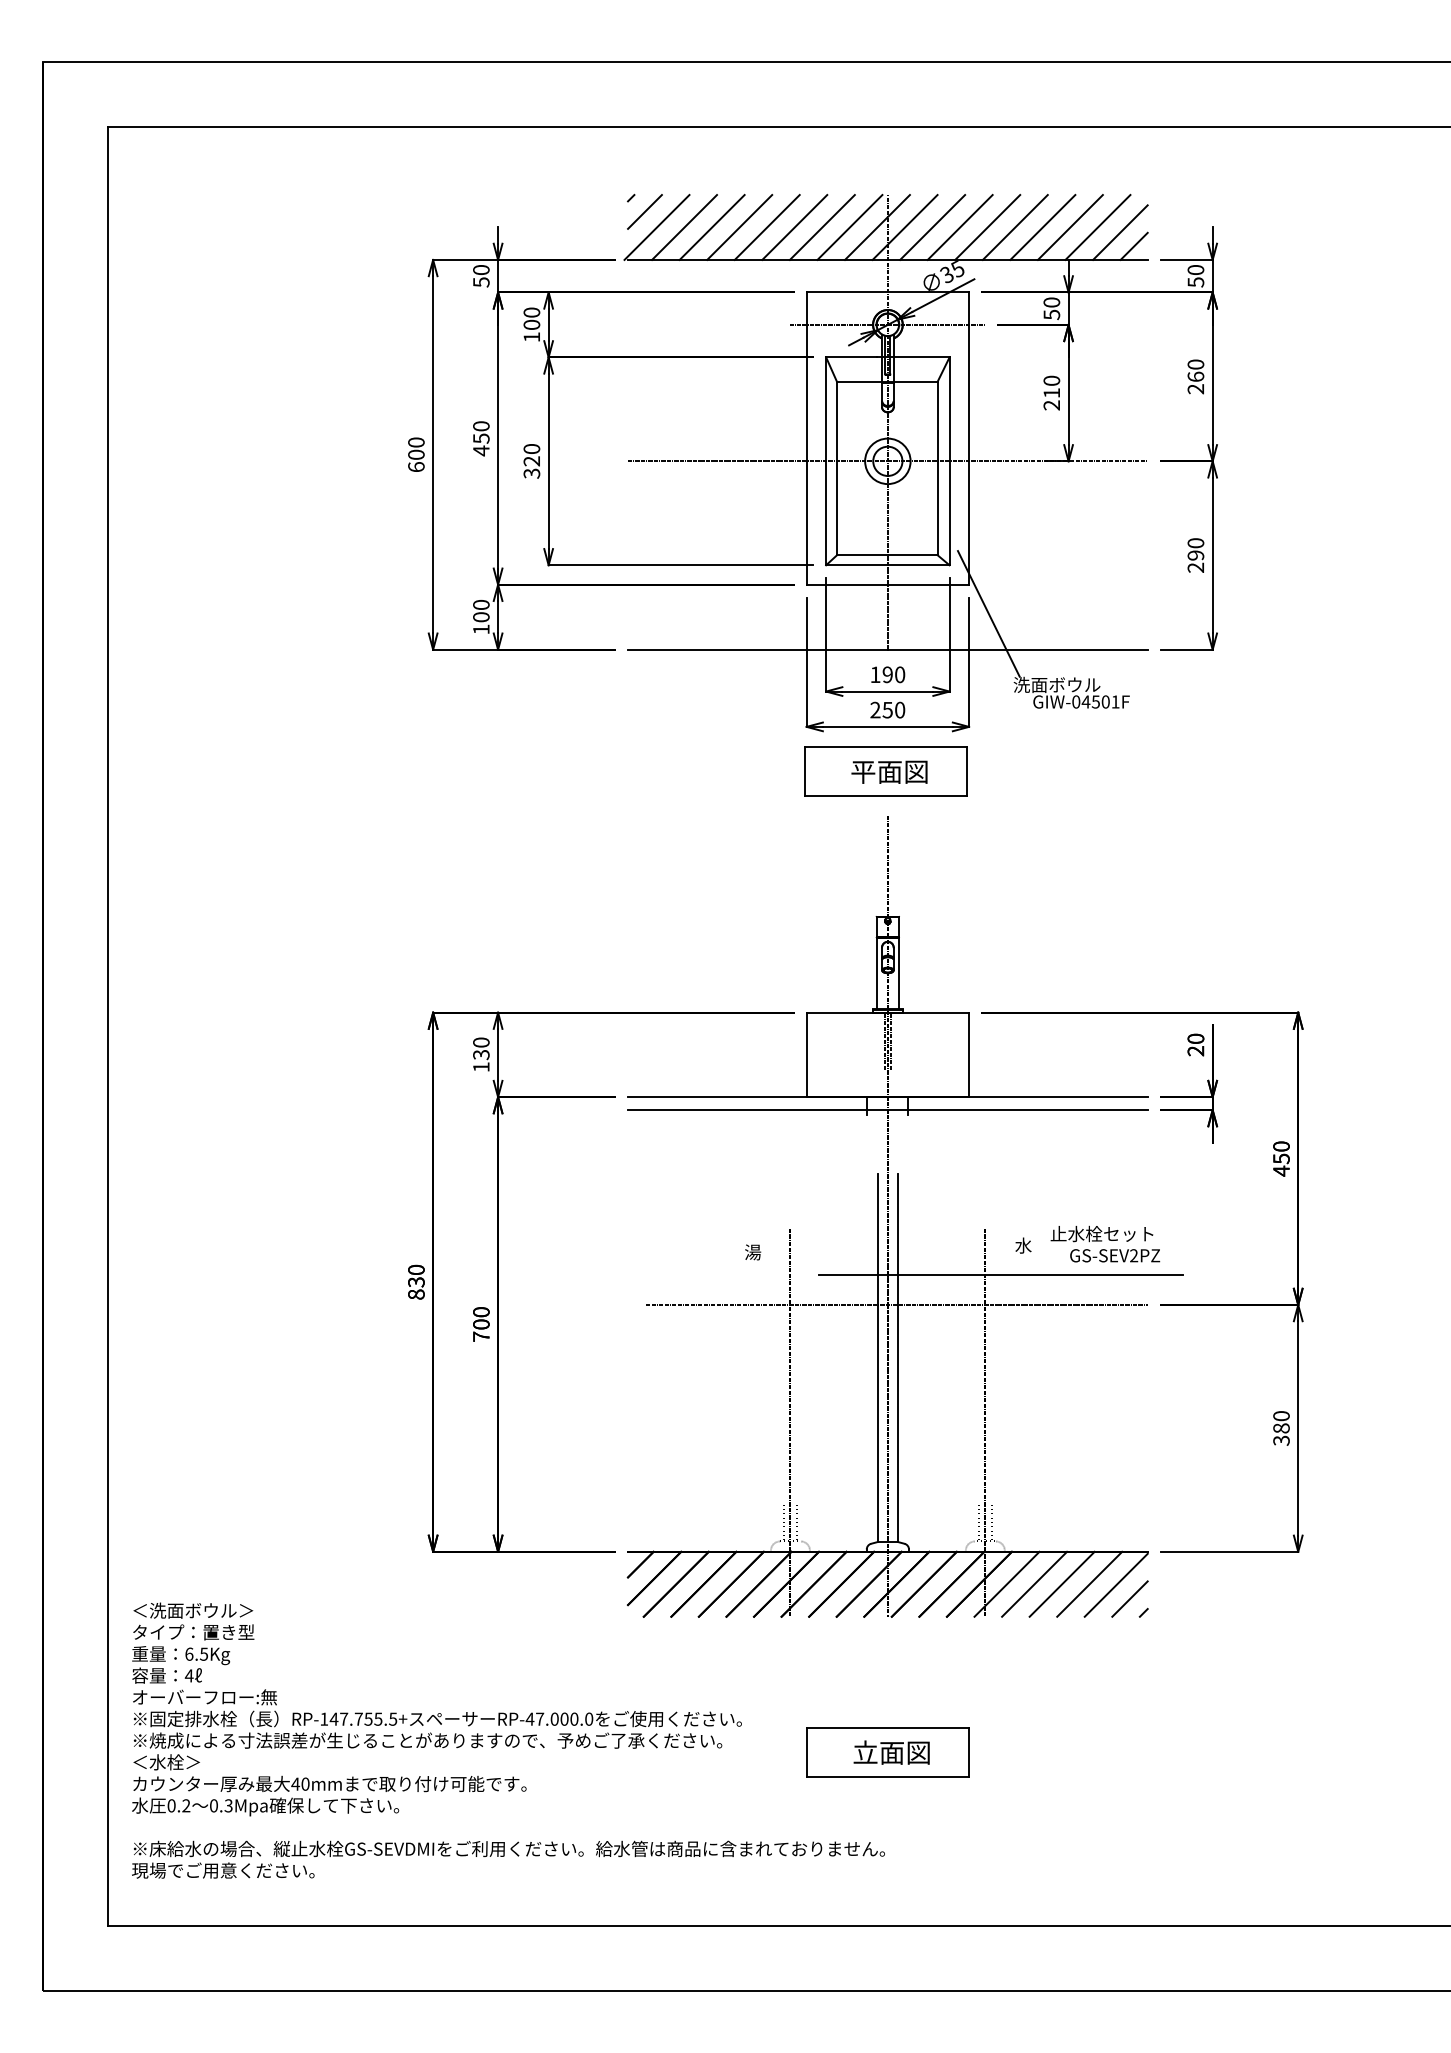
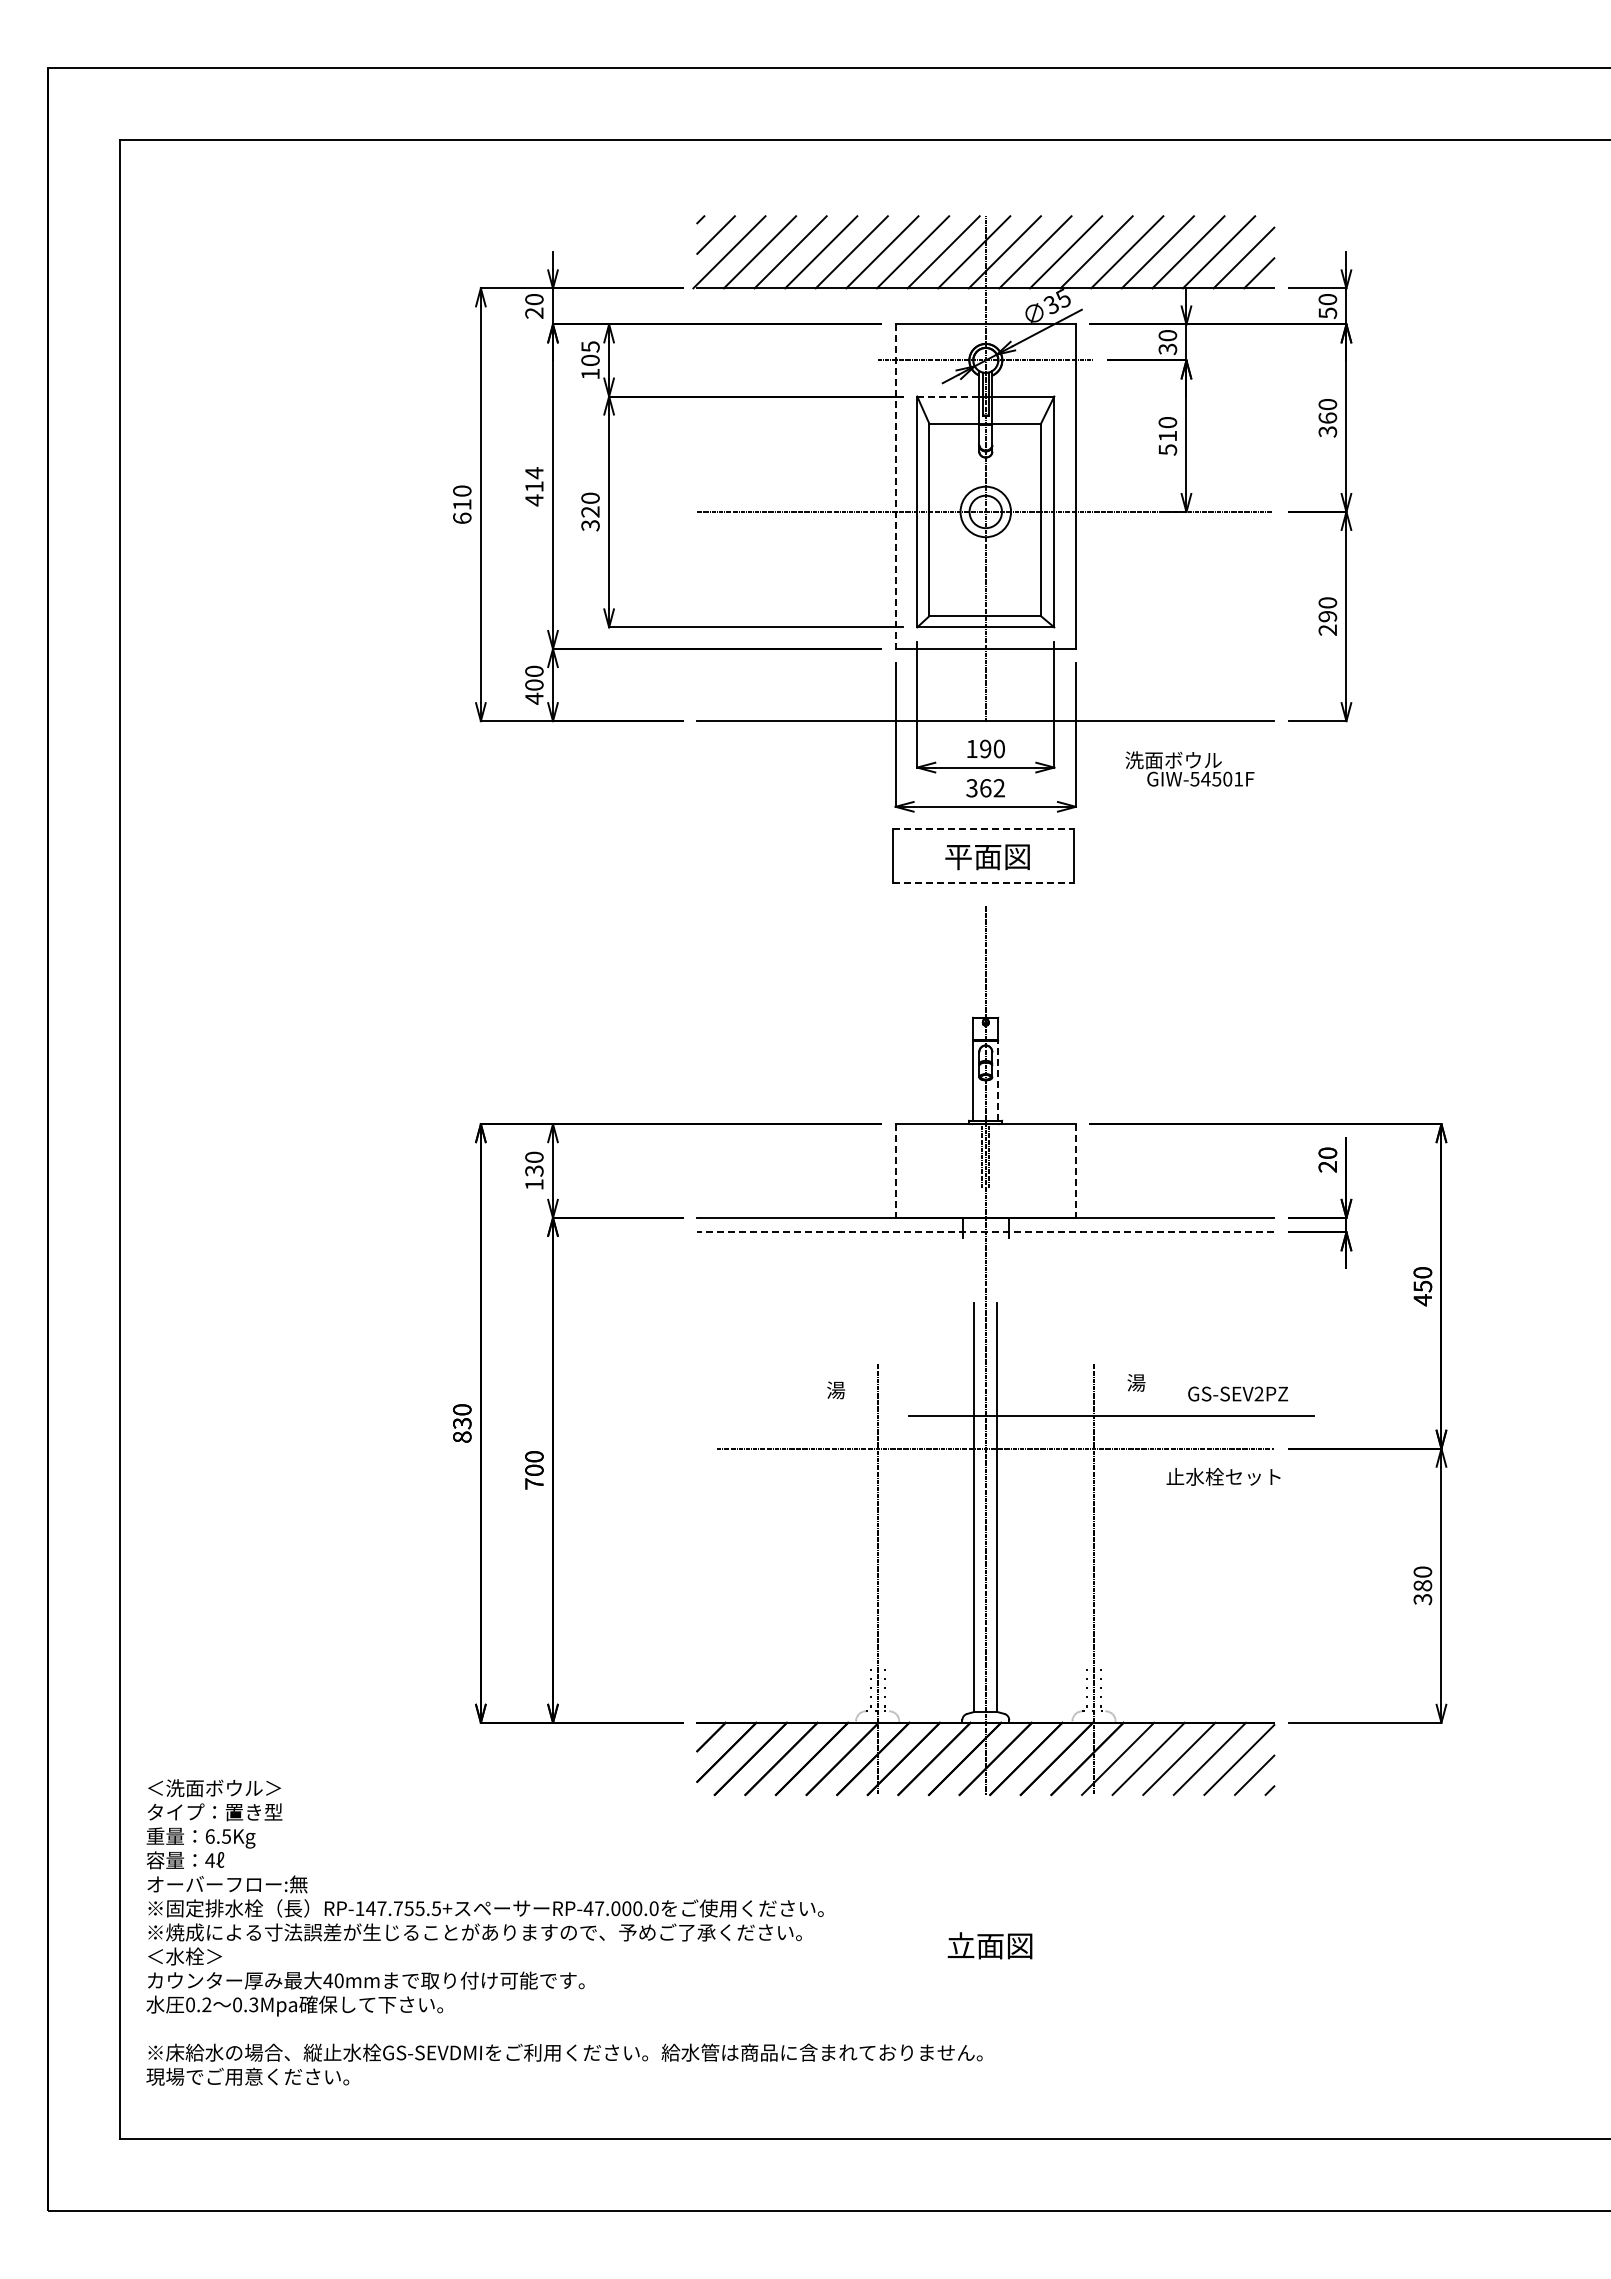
text: (481, 282) -> (534, 313), 50 -> 20
text: (531, 312) -> (590, 346), 100 -> 105
text: (1051, 314) -> (1167, 348), 50 -> 30
line: (852, 357) -> (946, 396), solid -> dashed
text: (1196, 388) -> (1328, 431), 260 -> 360
text: (1051, 405) -> (1167, 449), 210 -> 510
text: (481, 432) -> (534, 479), 450 -> 414
line: (806, 439) -> (895, 487), solid -> dashed
text: (416, 454) -> (462, 504), 600 -> 610
line: (988, 614) -> (1097, 681), removed
text: (481, 629) -> (534, 698), 100 -> 400
text: (1075, 701) -> (1194, 778), GIW-04501F -> GIW-54501F
text: (887, 710) -> (985, 788), 250 -> 362
line: (885, 747) -> (983, 829), solid -> dashed
line: (885, 795) -> (983, 883), solid -> dashed
line: (899, 973) -> (998, 1080), solid -> dashed
line: (806, 1055) -> (895, 1171), solid -> dashed
line: (968, 1055) -> (1075, 1171), solid -> dashed
line: (887, 1110) -> (985, 1232), solid -> dashed
text: (1101, 1233) -> (1223, 1476), moved
text: (1023, 1245) -> (1136, 1382), 水 -> 湯
part: (887, 1752) -> (985, 1945), removed

